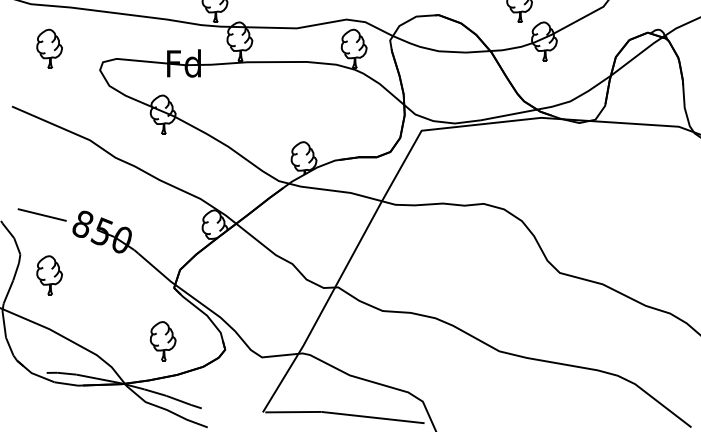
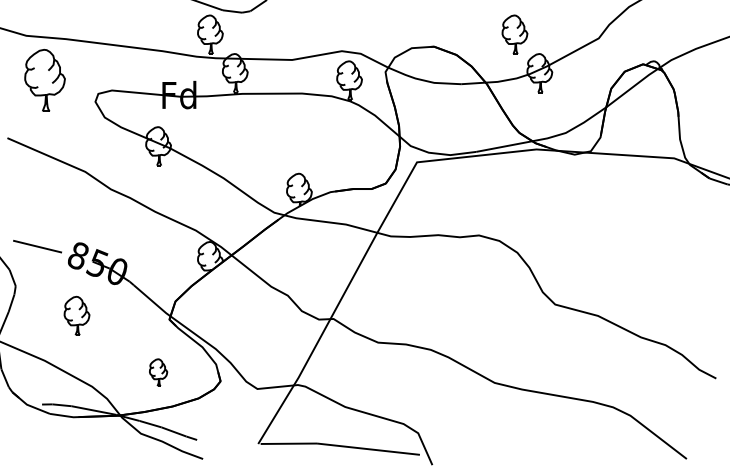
part: (49, 48) -> (44, 80), size x1.6
part: (49, 274) -> (76, 315), moved
part: (163, 340) -> (158, 372), size x0.7

